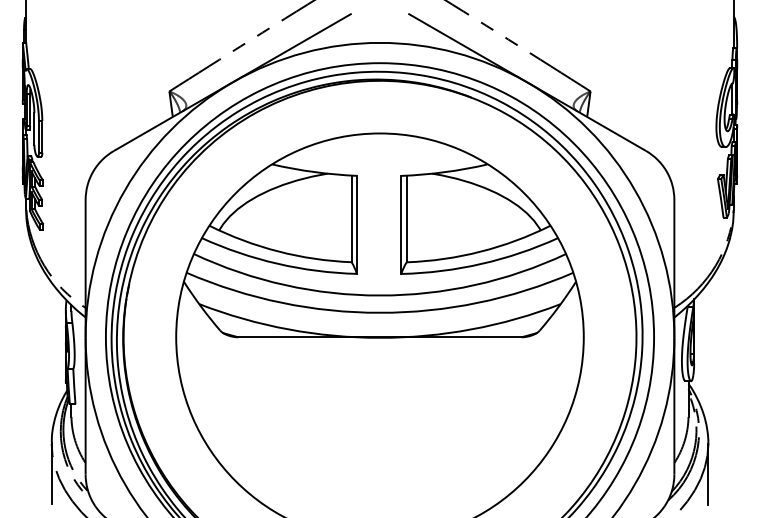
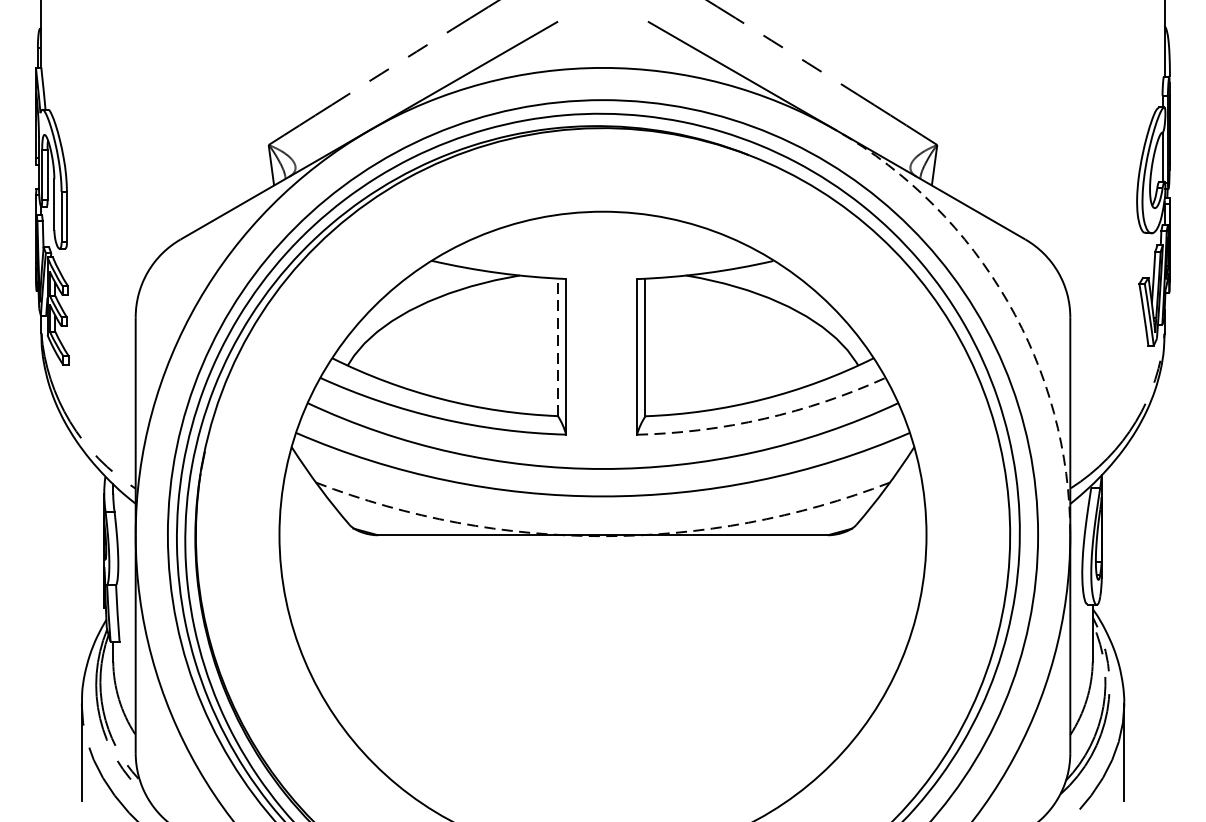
arc: (634, 190) -> (1007, 302), solid -> dashed
line: (351, 218) -> (557, 346), solid -> dashed
arc: (481, 263) -> (764, 418), solid -> dashed
arc: (380, 337) -> (603, 535), solid -> dashed

